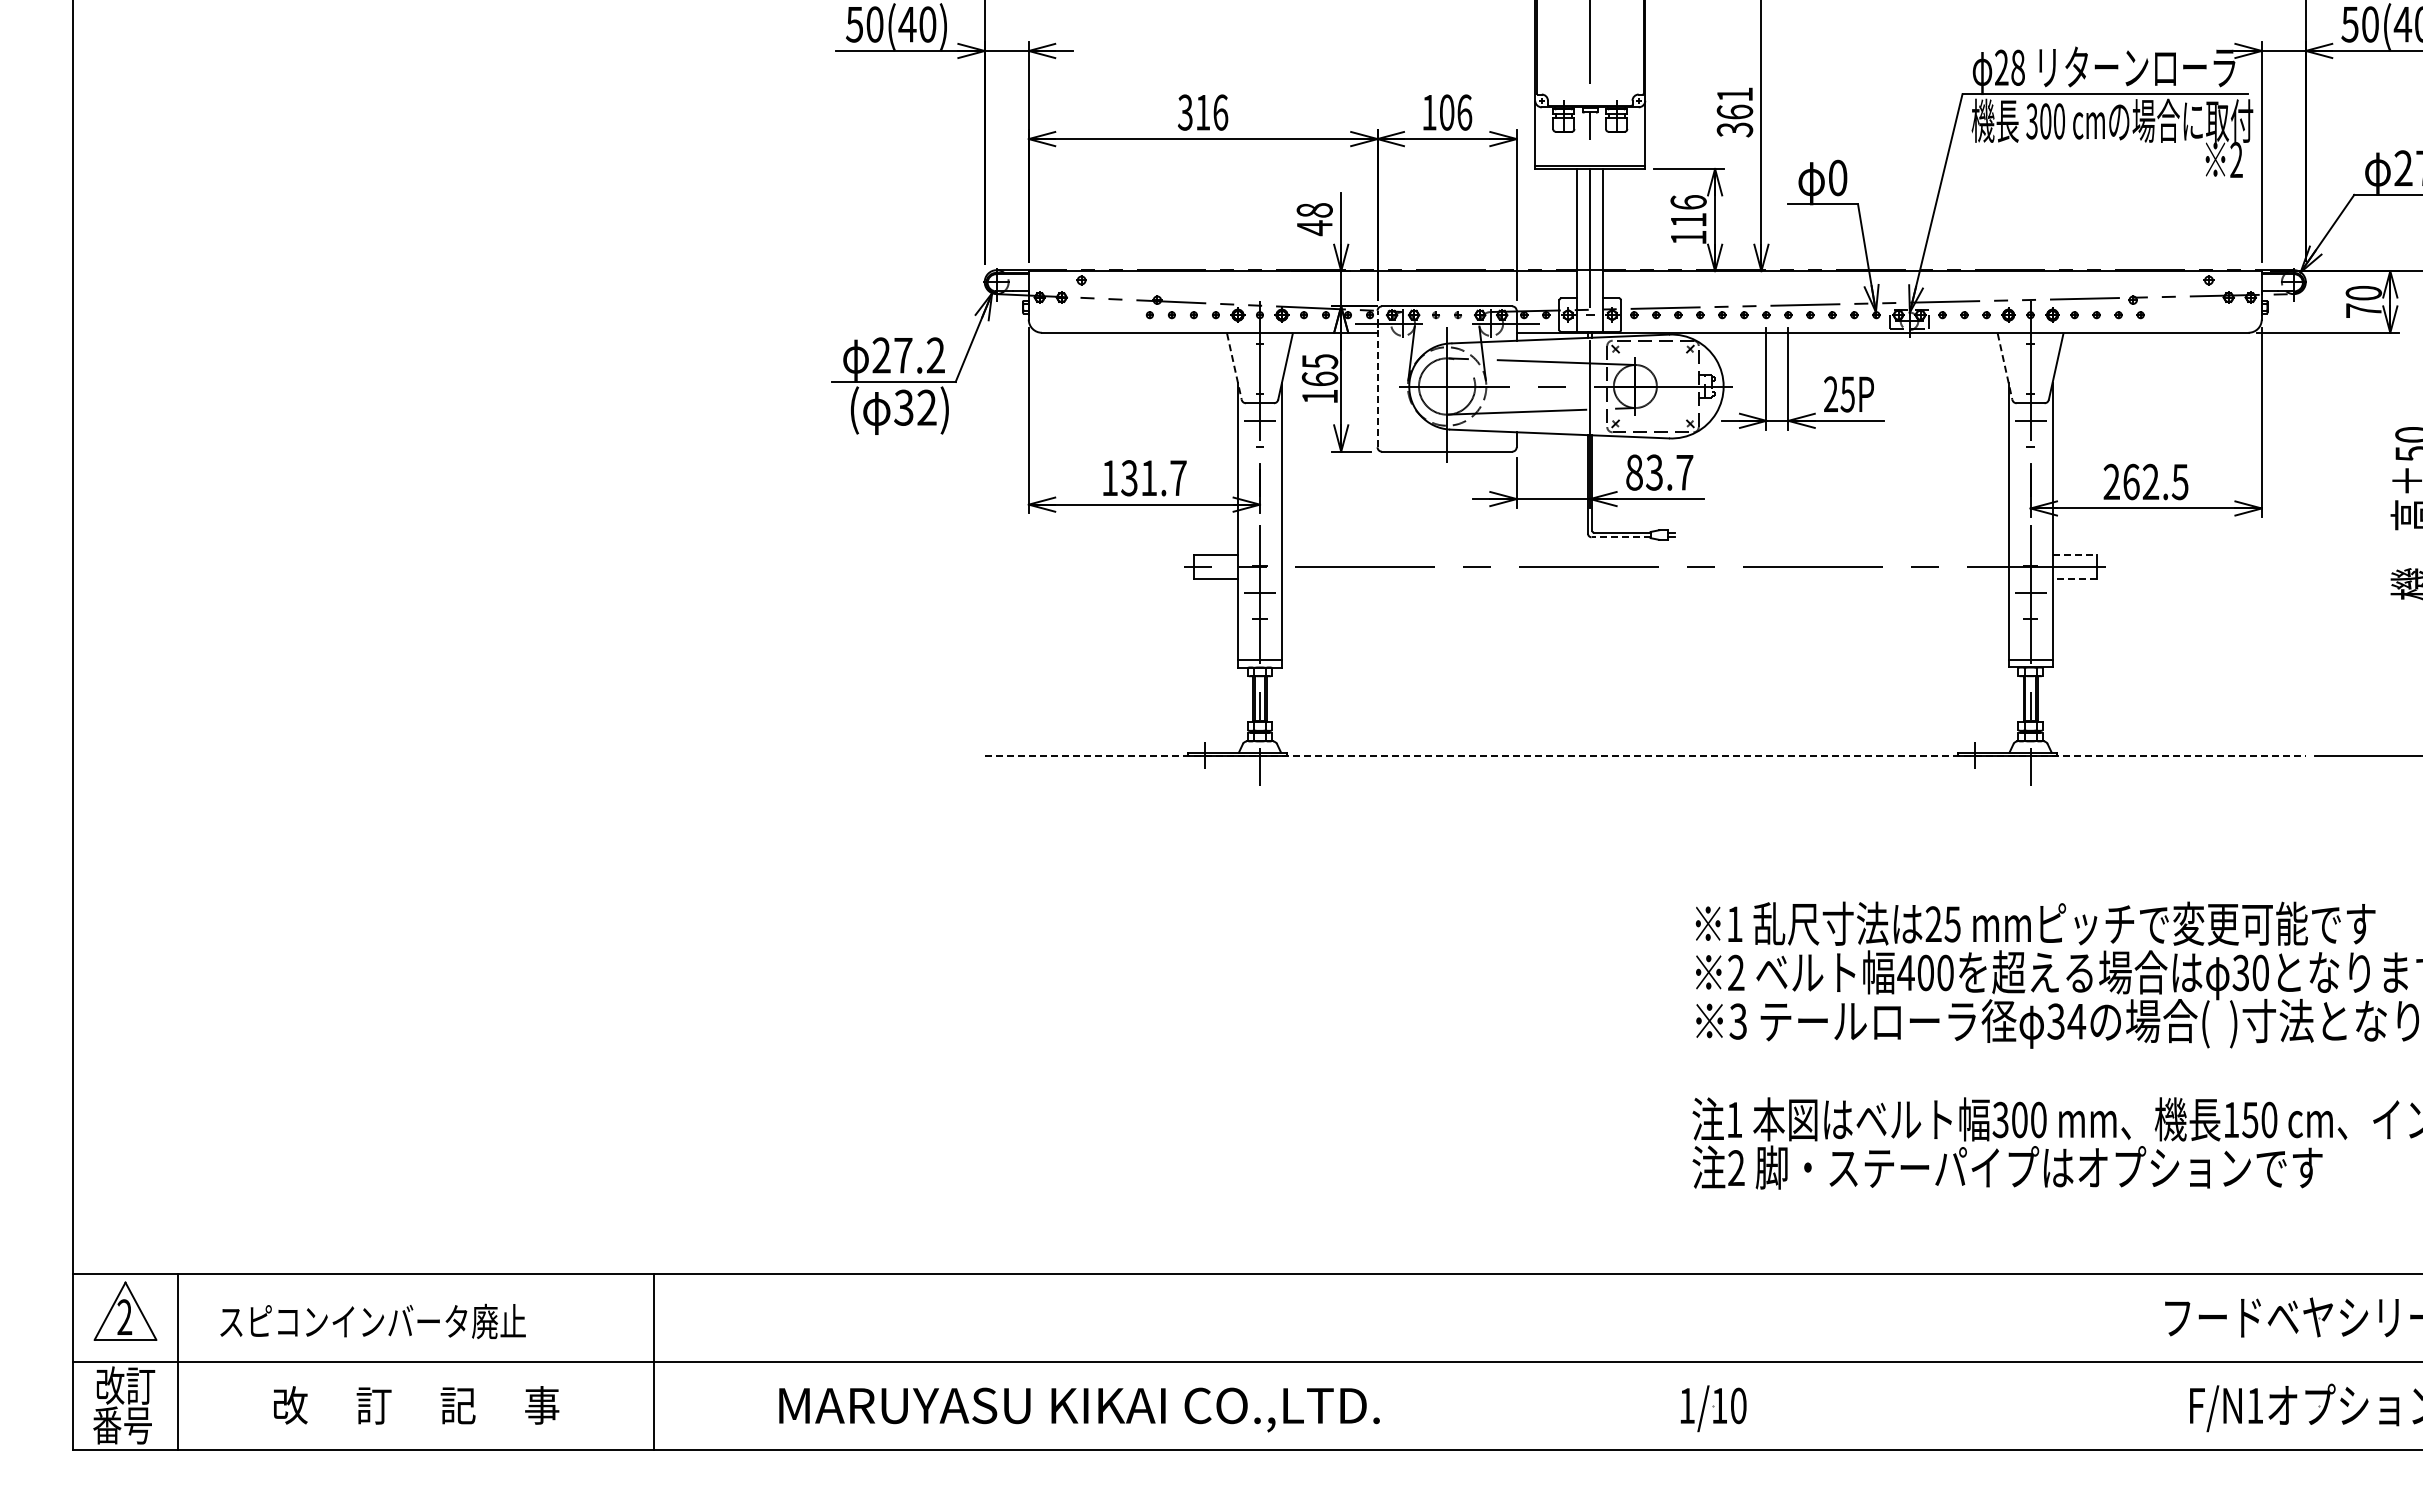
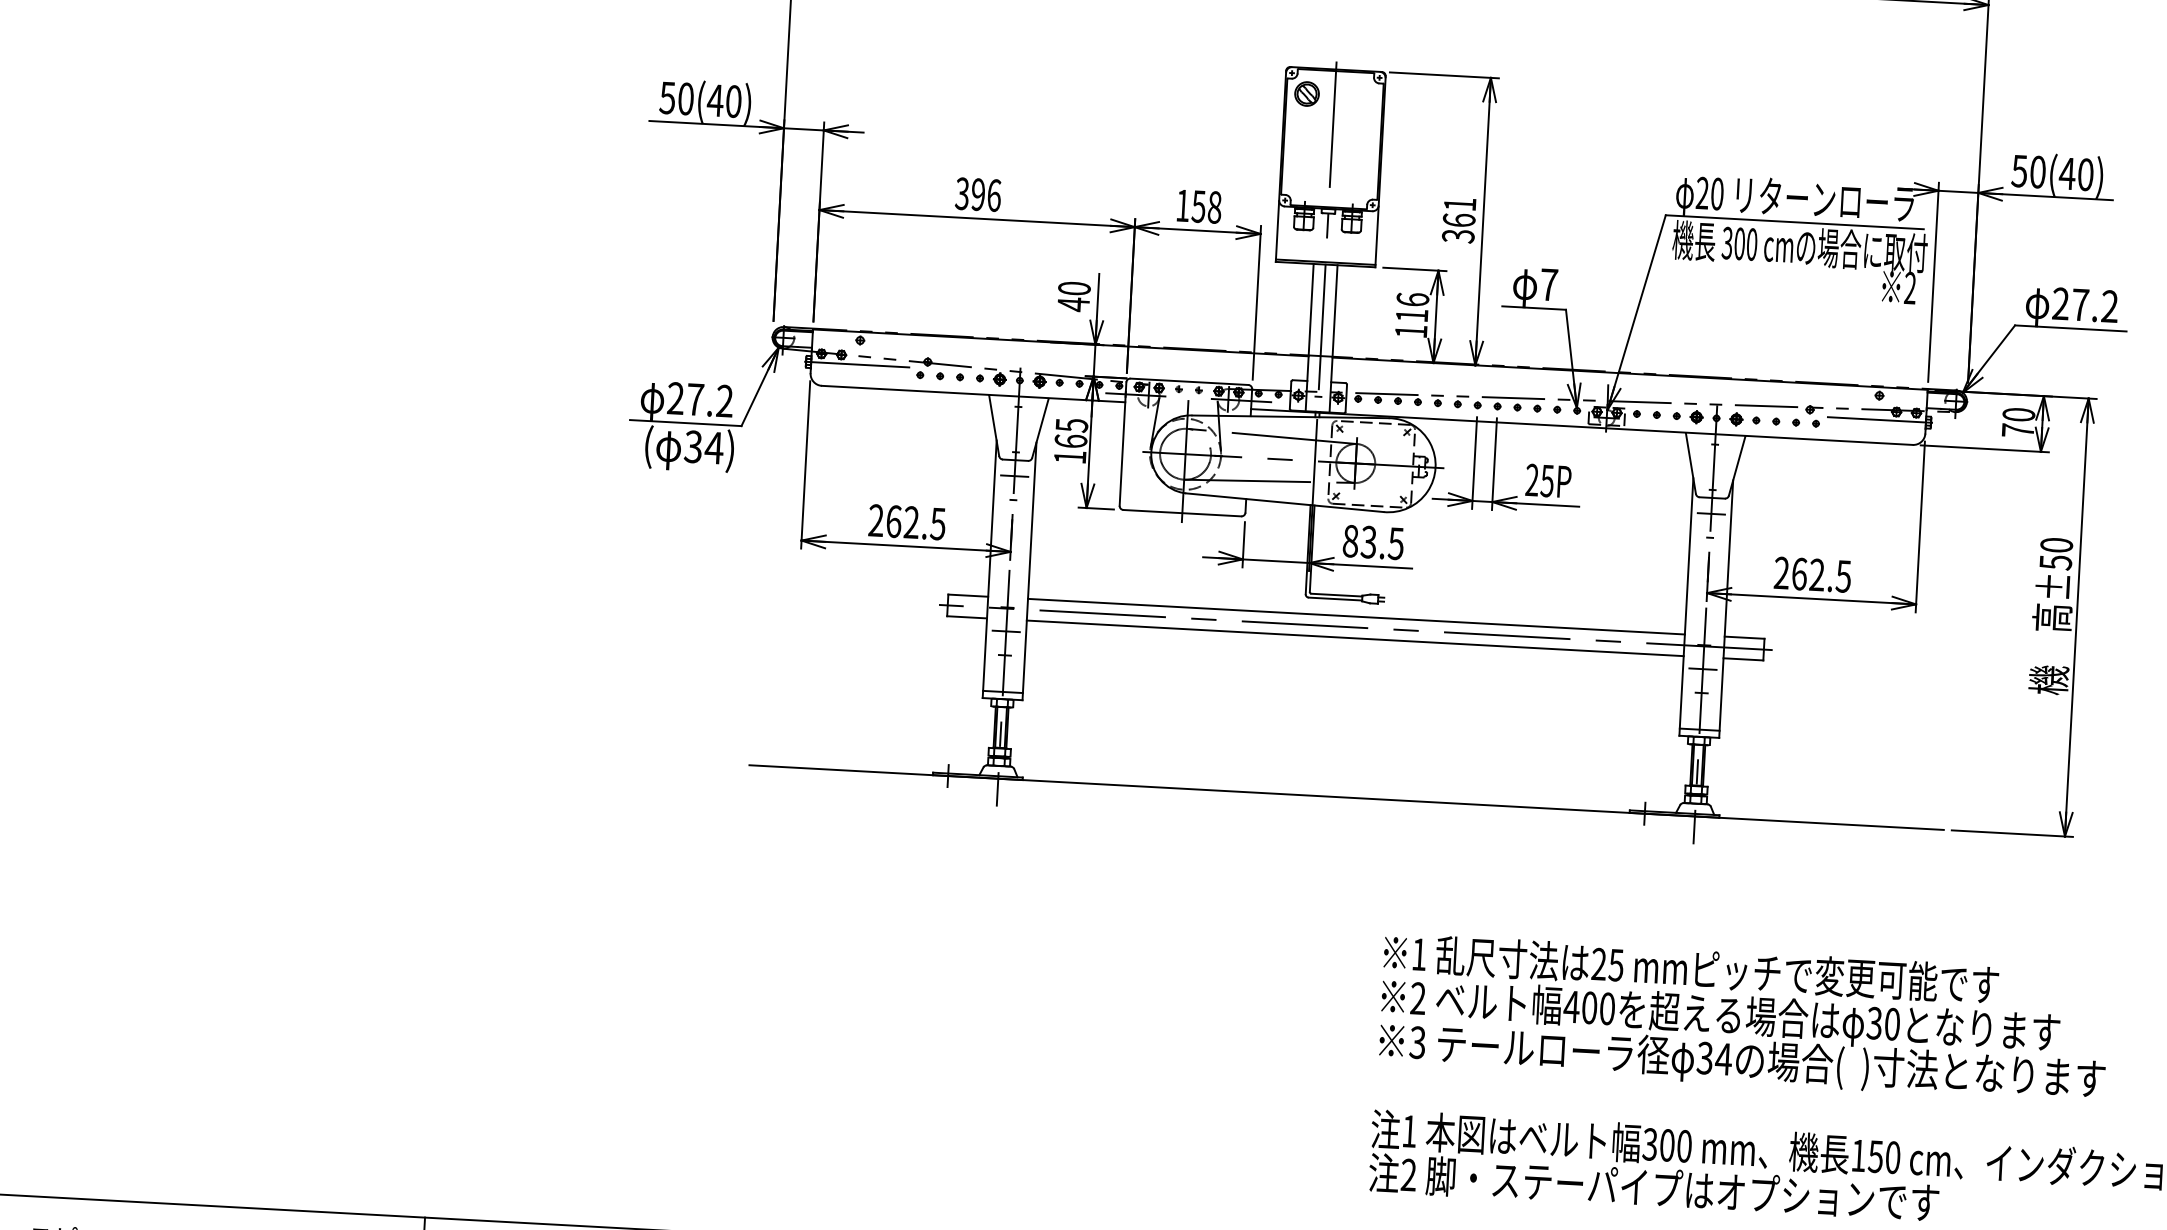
text: (2017, 67) -> (1716, 193), 28 -> 20
text: (1202, 112) -> (977, 194), 316 -> 396
text: (1455, 112) -> (1206, 206), 106 -> 158
text: (1838, 177) -> (1549, 284), 0 -> 7
text: (1314, 210) -> (1074, 288), 48 -> 40
line: (1079, 307) -> (857, 364), added
line: (2210, 307) -> (1879, 420), added
line: (1234, 366) -> (994, 425), dashed -> solid
line: (2005, 366) -> (1691, 463), dashed -> solid
line: (1377, 378) -> (1123, 443), dashed -> solid
text: (926, 407) -> (713, 447), 32) -> 34)
text: (1684, 472) -> (1395, 543), 83.7 -> 83.5
text: (1143, 478) -> (906, 522), 131.7 -> 262.5
line: (1621, 537) -> (1335, 599), dashed -> solid
line: (1644, 555) -> (1355, 616), added
line: (2075, 555) -> (1745, 637), dashed -> solid
line: (1644, 579) -> (1354, 638), added
line: (2074, 579) -> (1743, 659), dashed -> solid
line: (1645, 755) -> (1346, 797), dashed -> solid

